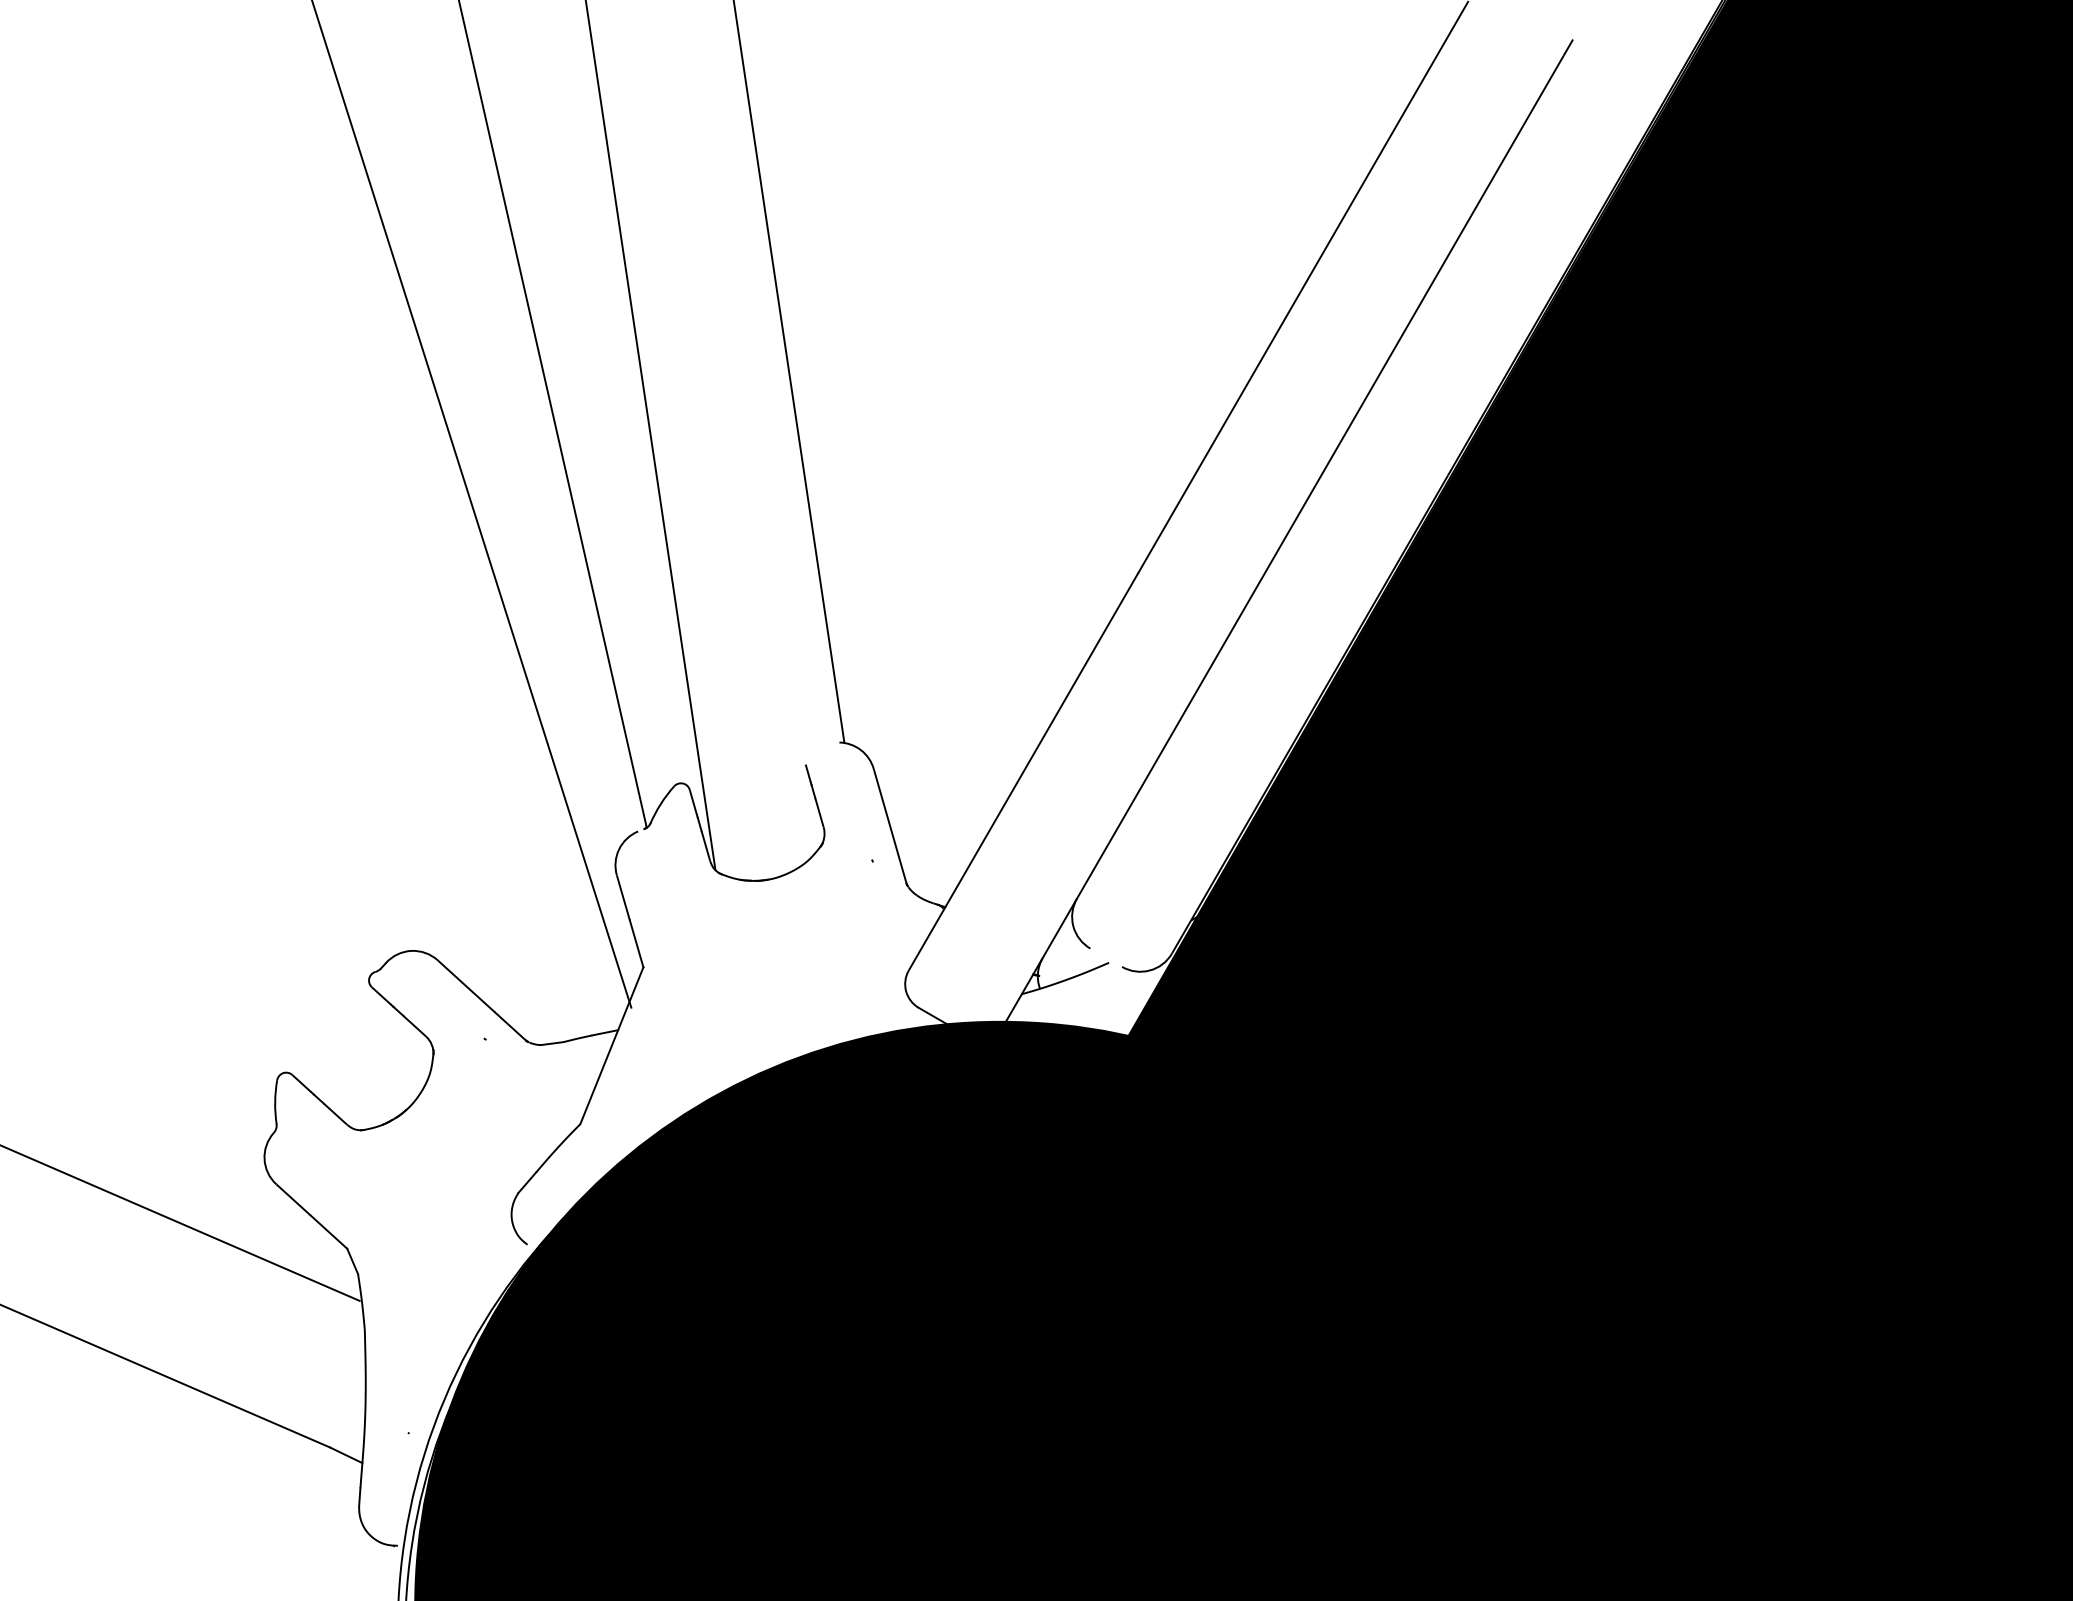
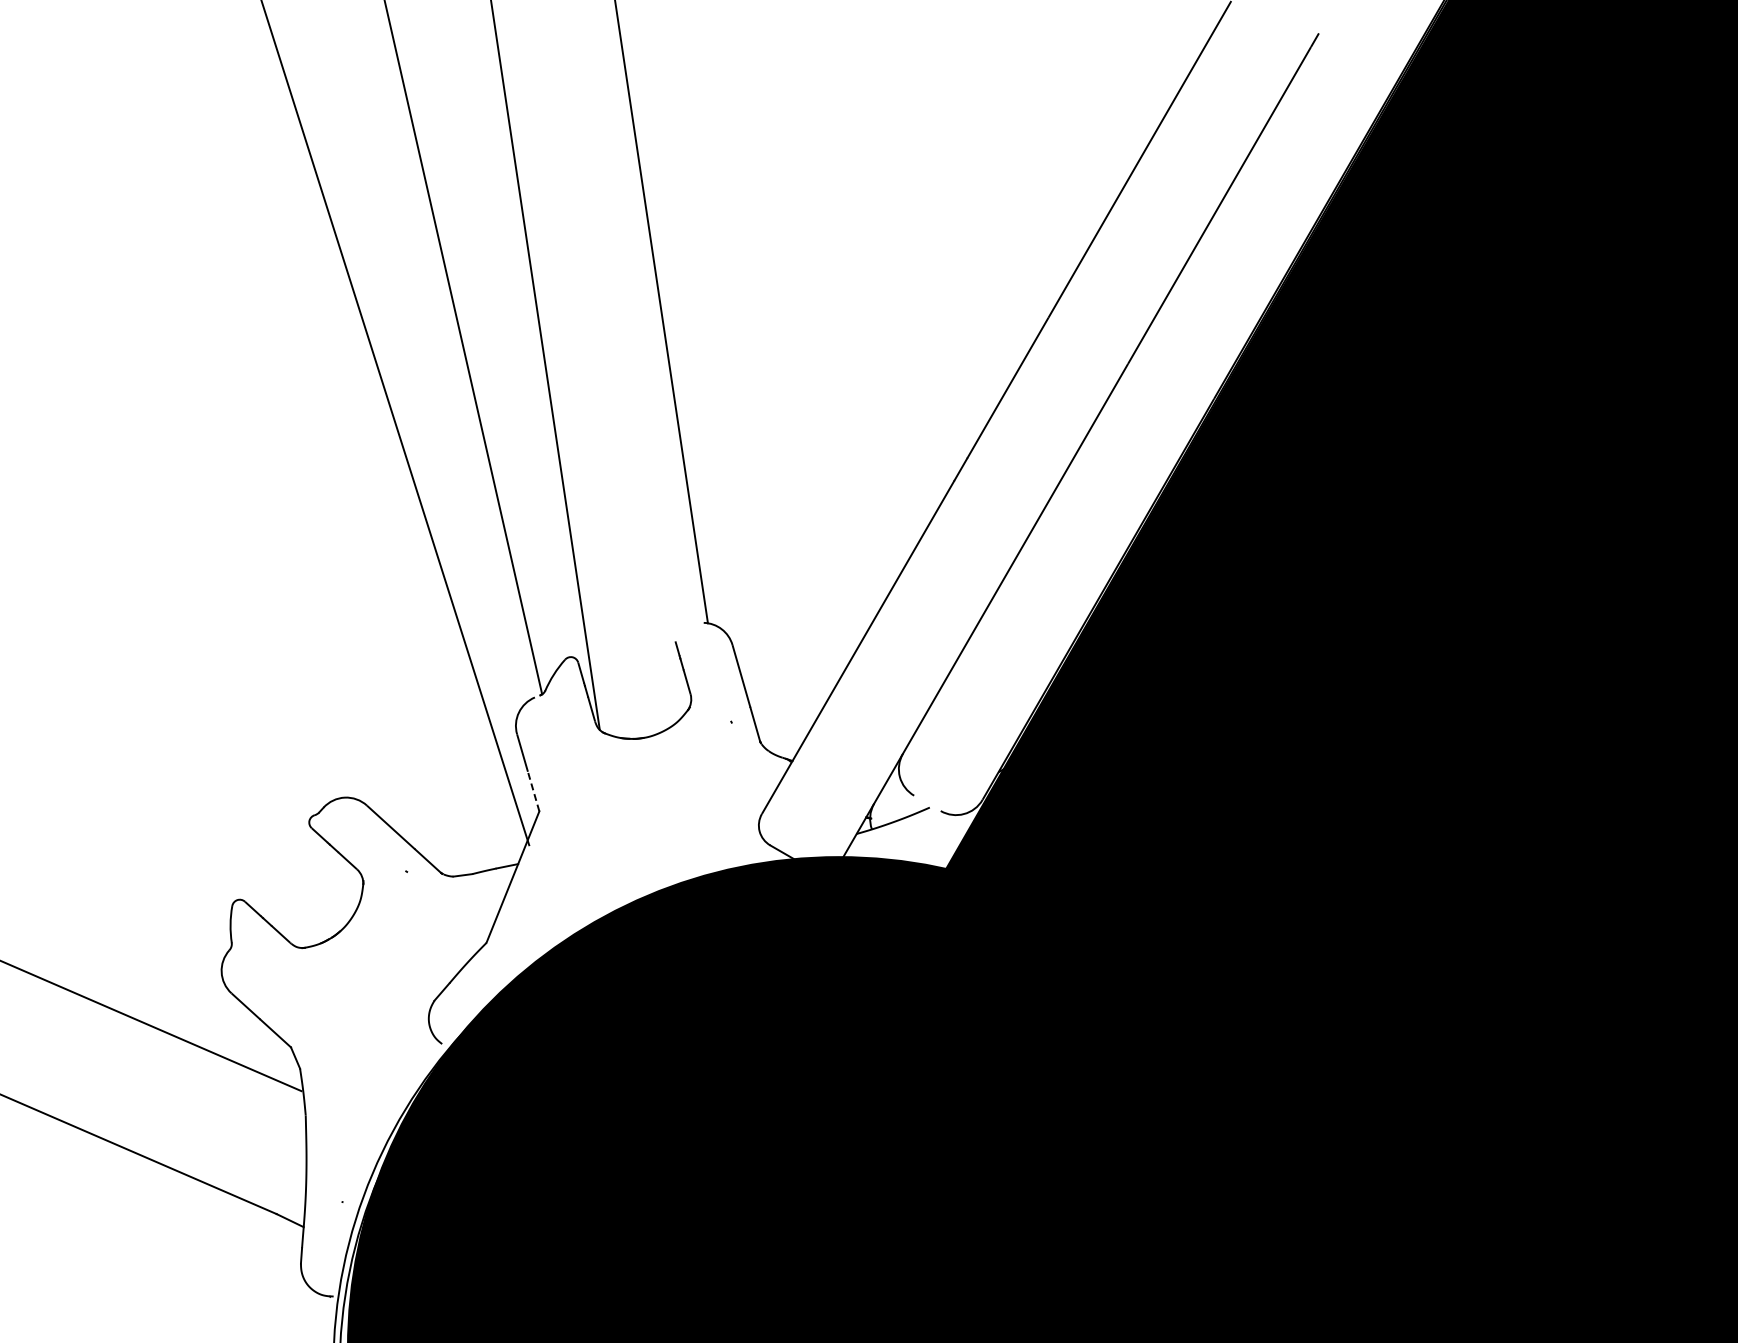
line: (636, 943) -> (533, 791), solid -> dashed

